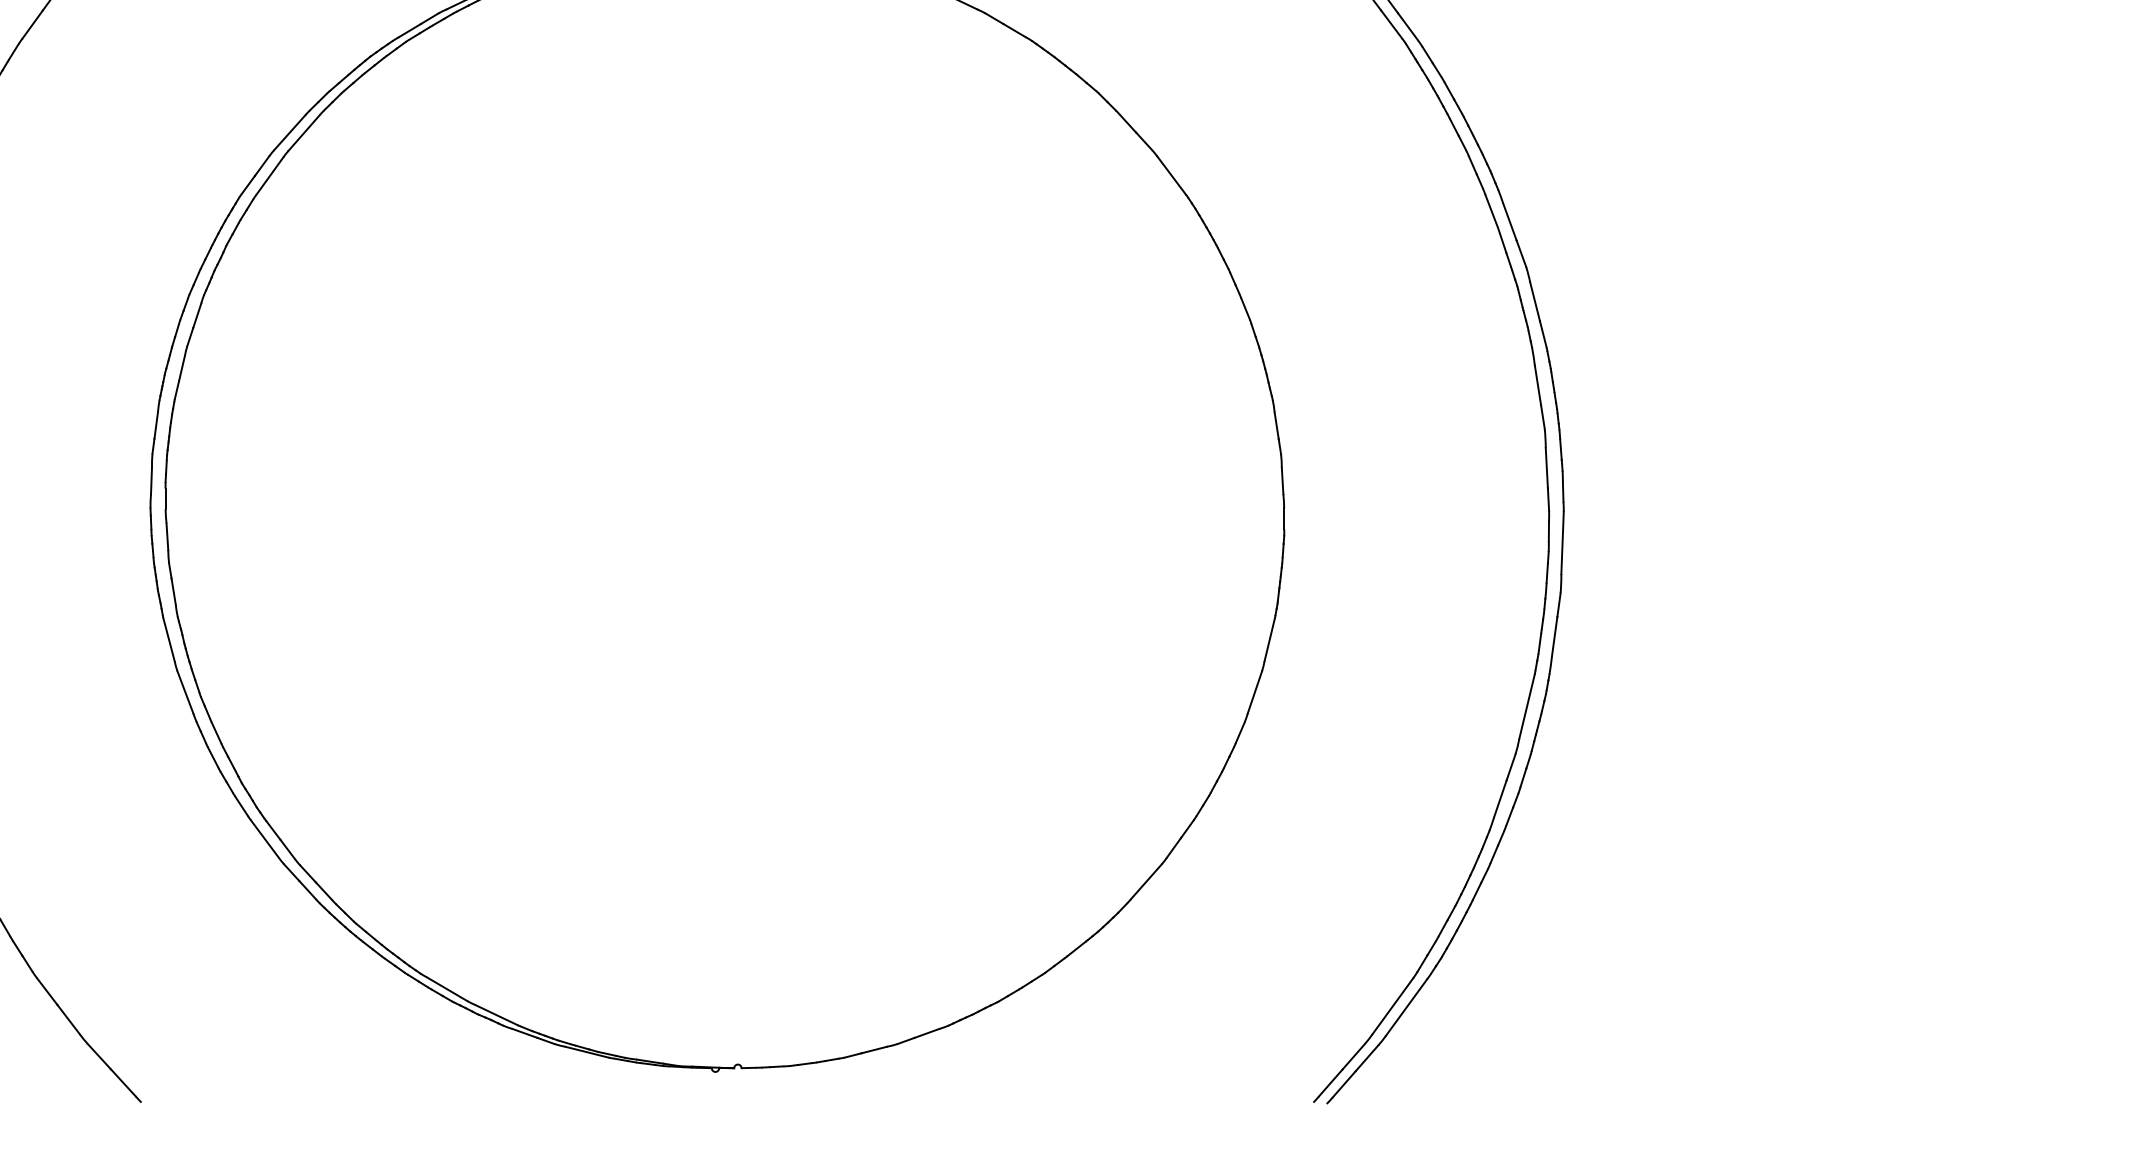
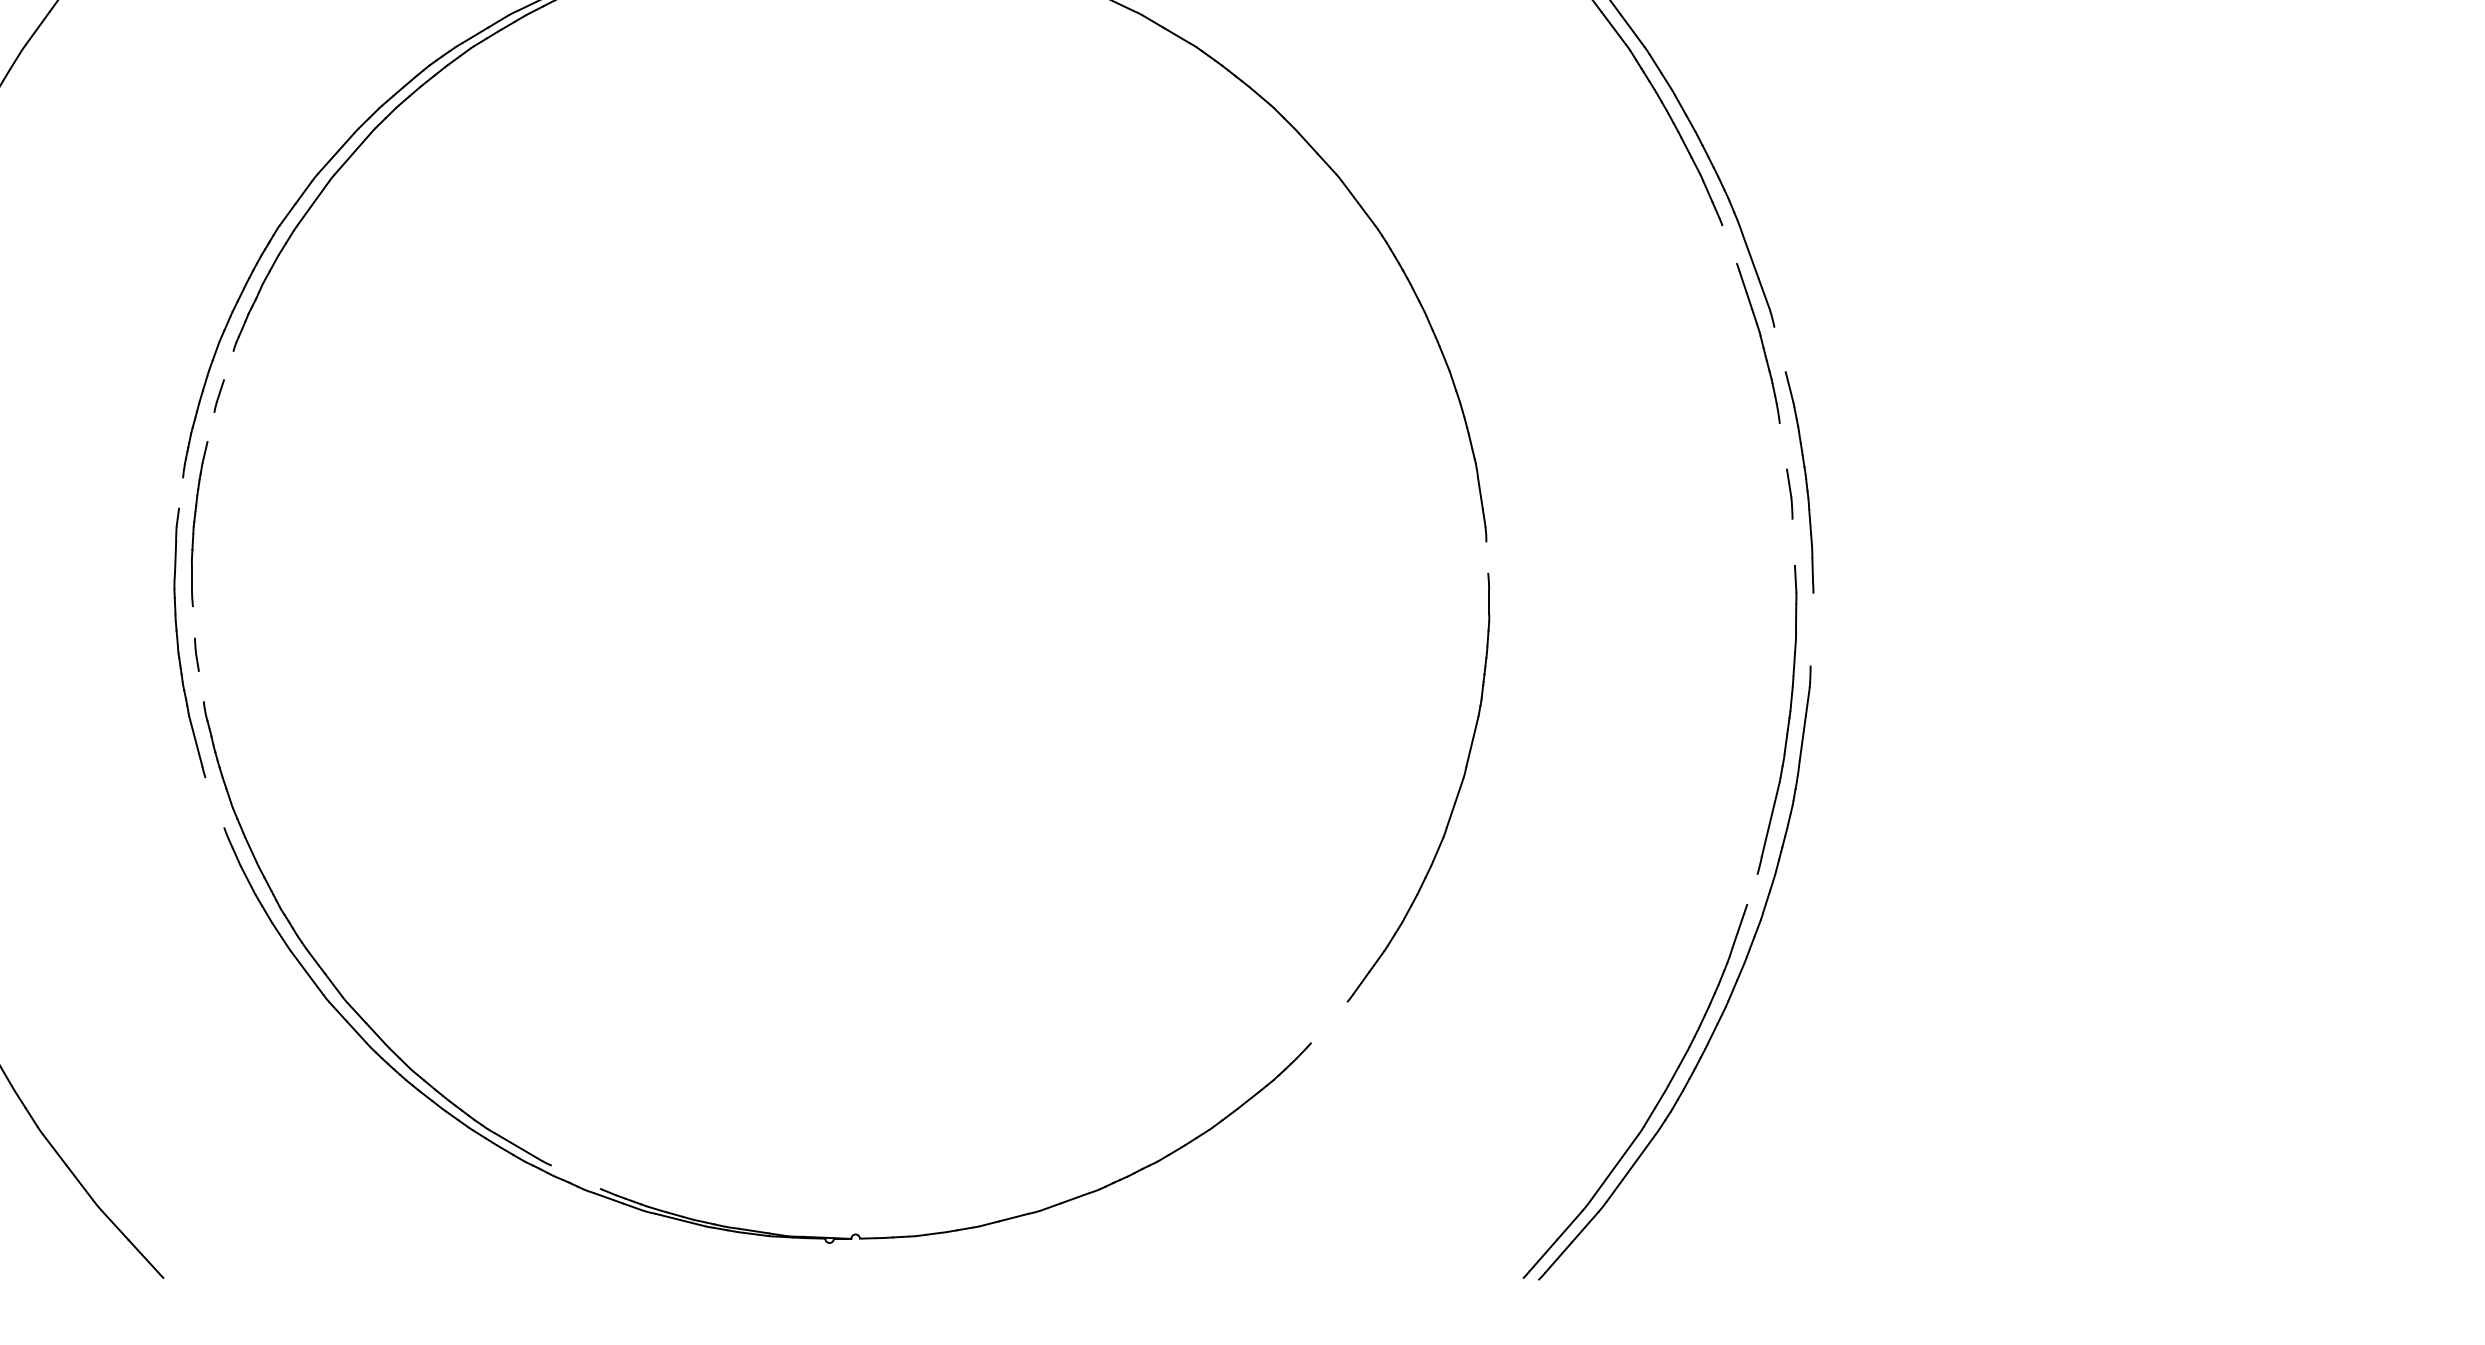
line: (1491, 211) -> (1729, 245), removed
line: (1534, 301) -> (1779, 349), removed
line: (197, 315) -> (228, 365), removed
line: (181, 368) -> (210, 427), removed
line: (1537, 385) -> (1782, 446), removed
line: (155, 425) -> (180, 493), removed
line: (1546, 468) -> (1793, 543), removed
line: (1282, 480) -> (1487, 557), removed
line: (167, 536) -> (194, 622), removed
line: (1562, 543) -> (1811, 630), removed
line: (173, 591) -> (201, 685), removed
line: (185, 692) -> (215, 802), removed
line: (1510, 767) -> (1751, 889), removed
line: (1145, 881) -> (1328, 1022), removed
line: (496, 1015) -> (575, 1177), removed

